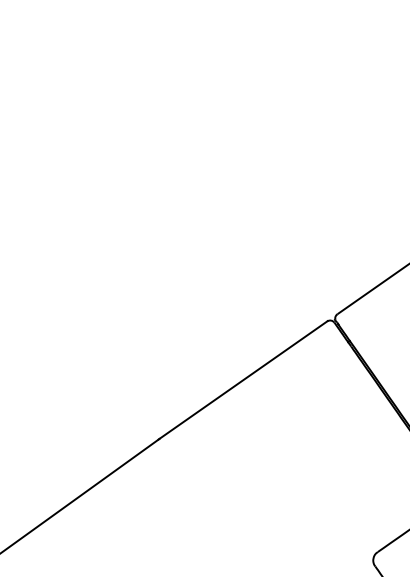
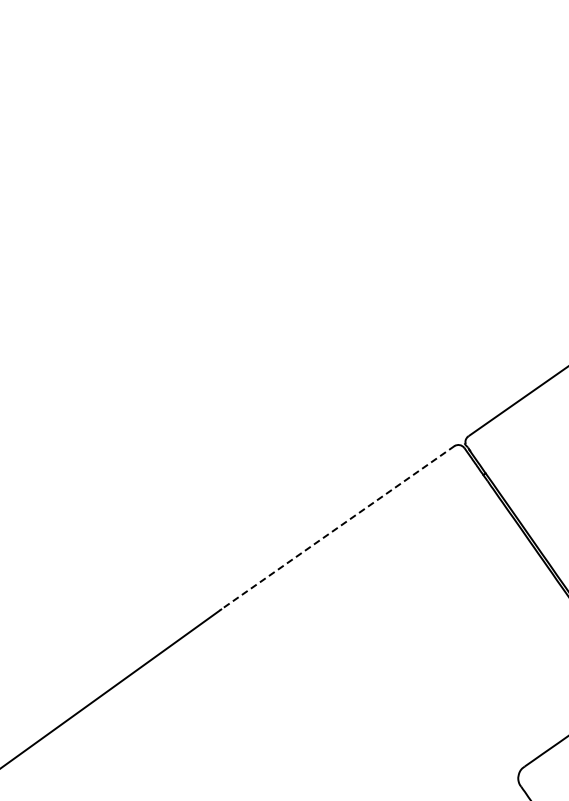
line: (243, 380) -> (337, 528), solid -> dashed

